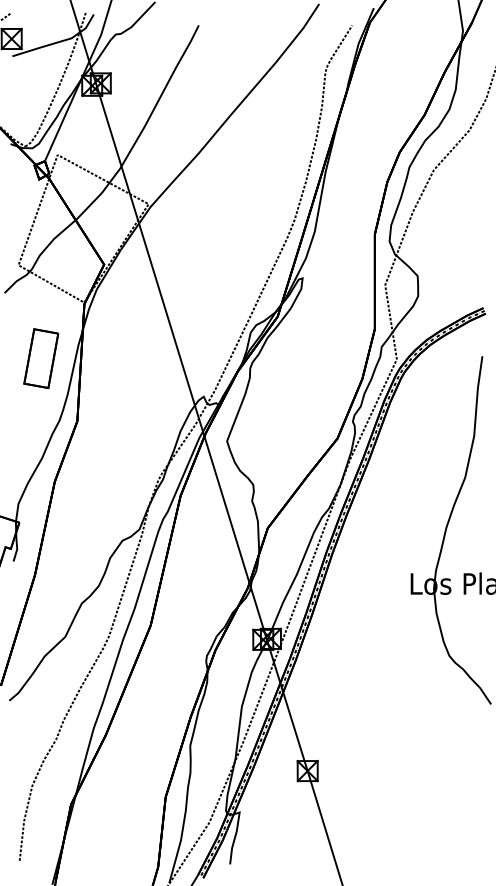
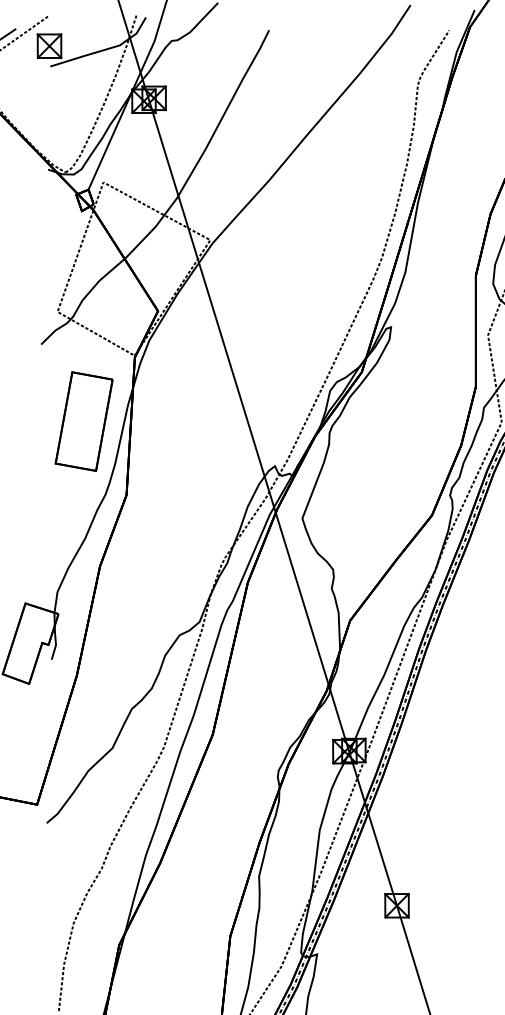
part: (41, 358) -> (84, 421), size x1.43

